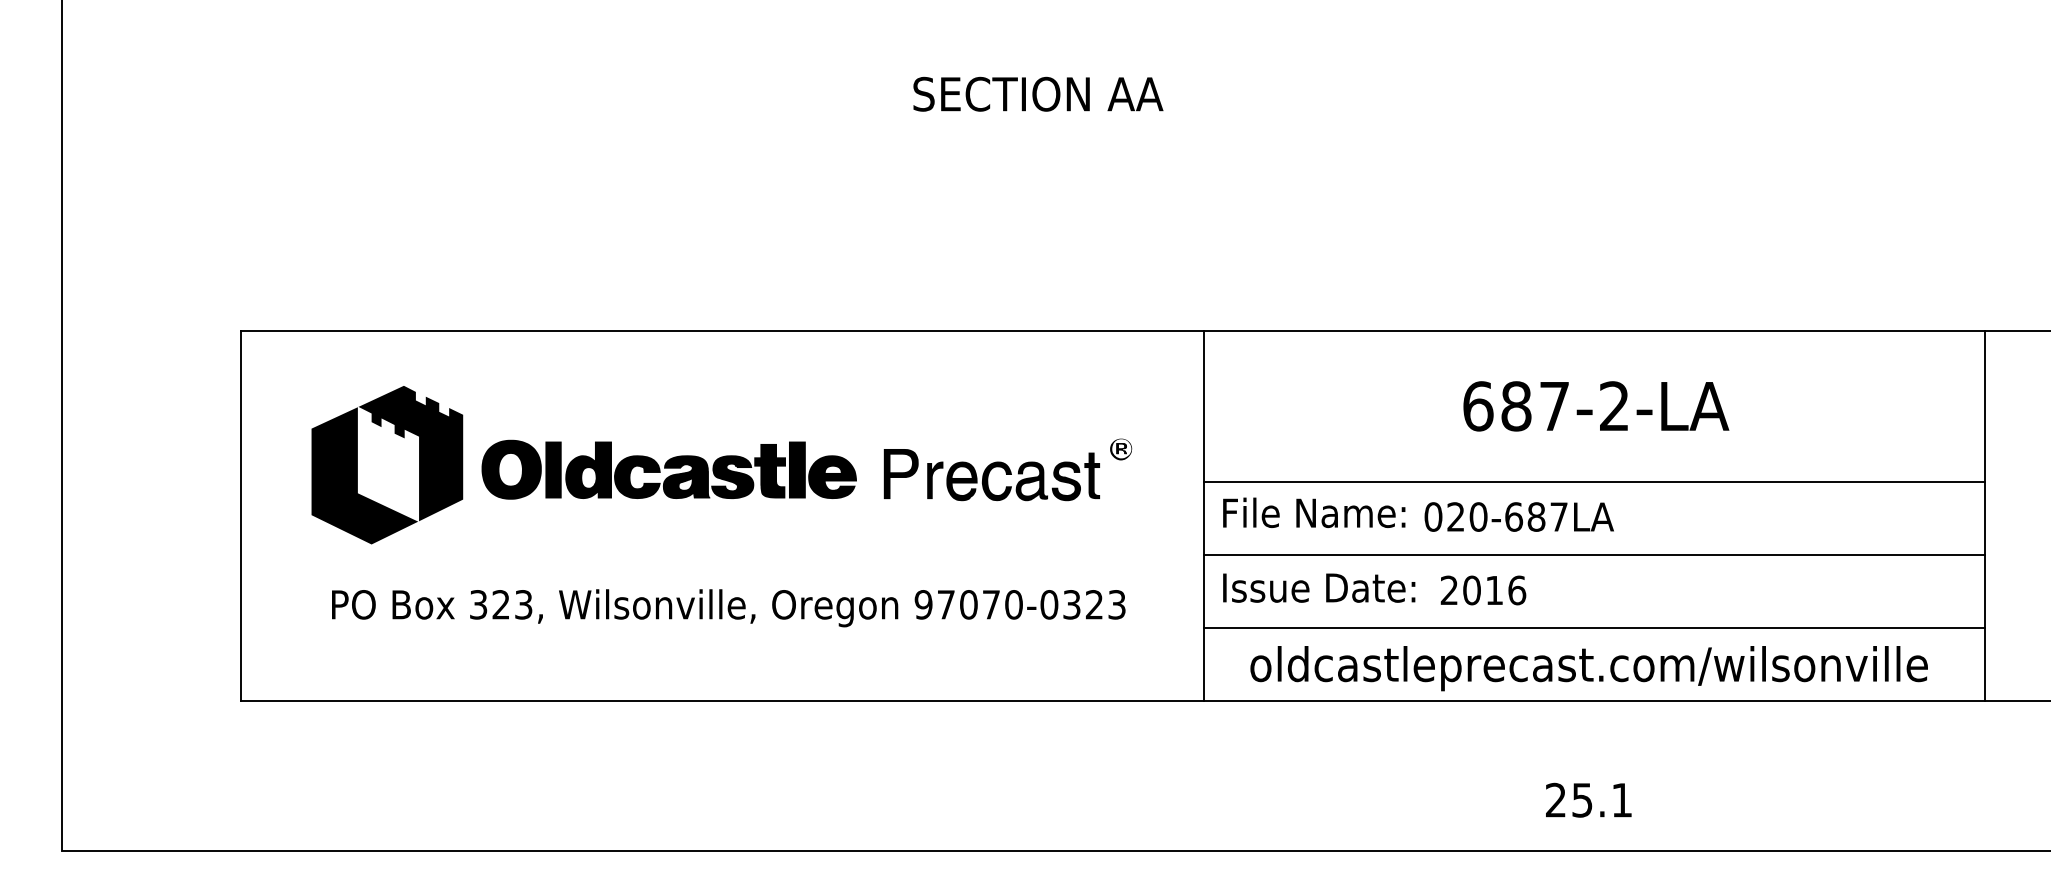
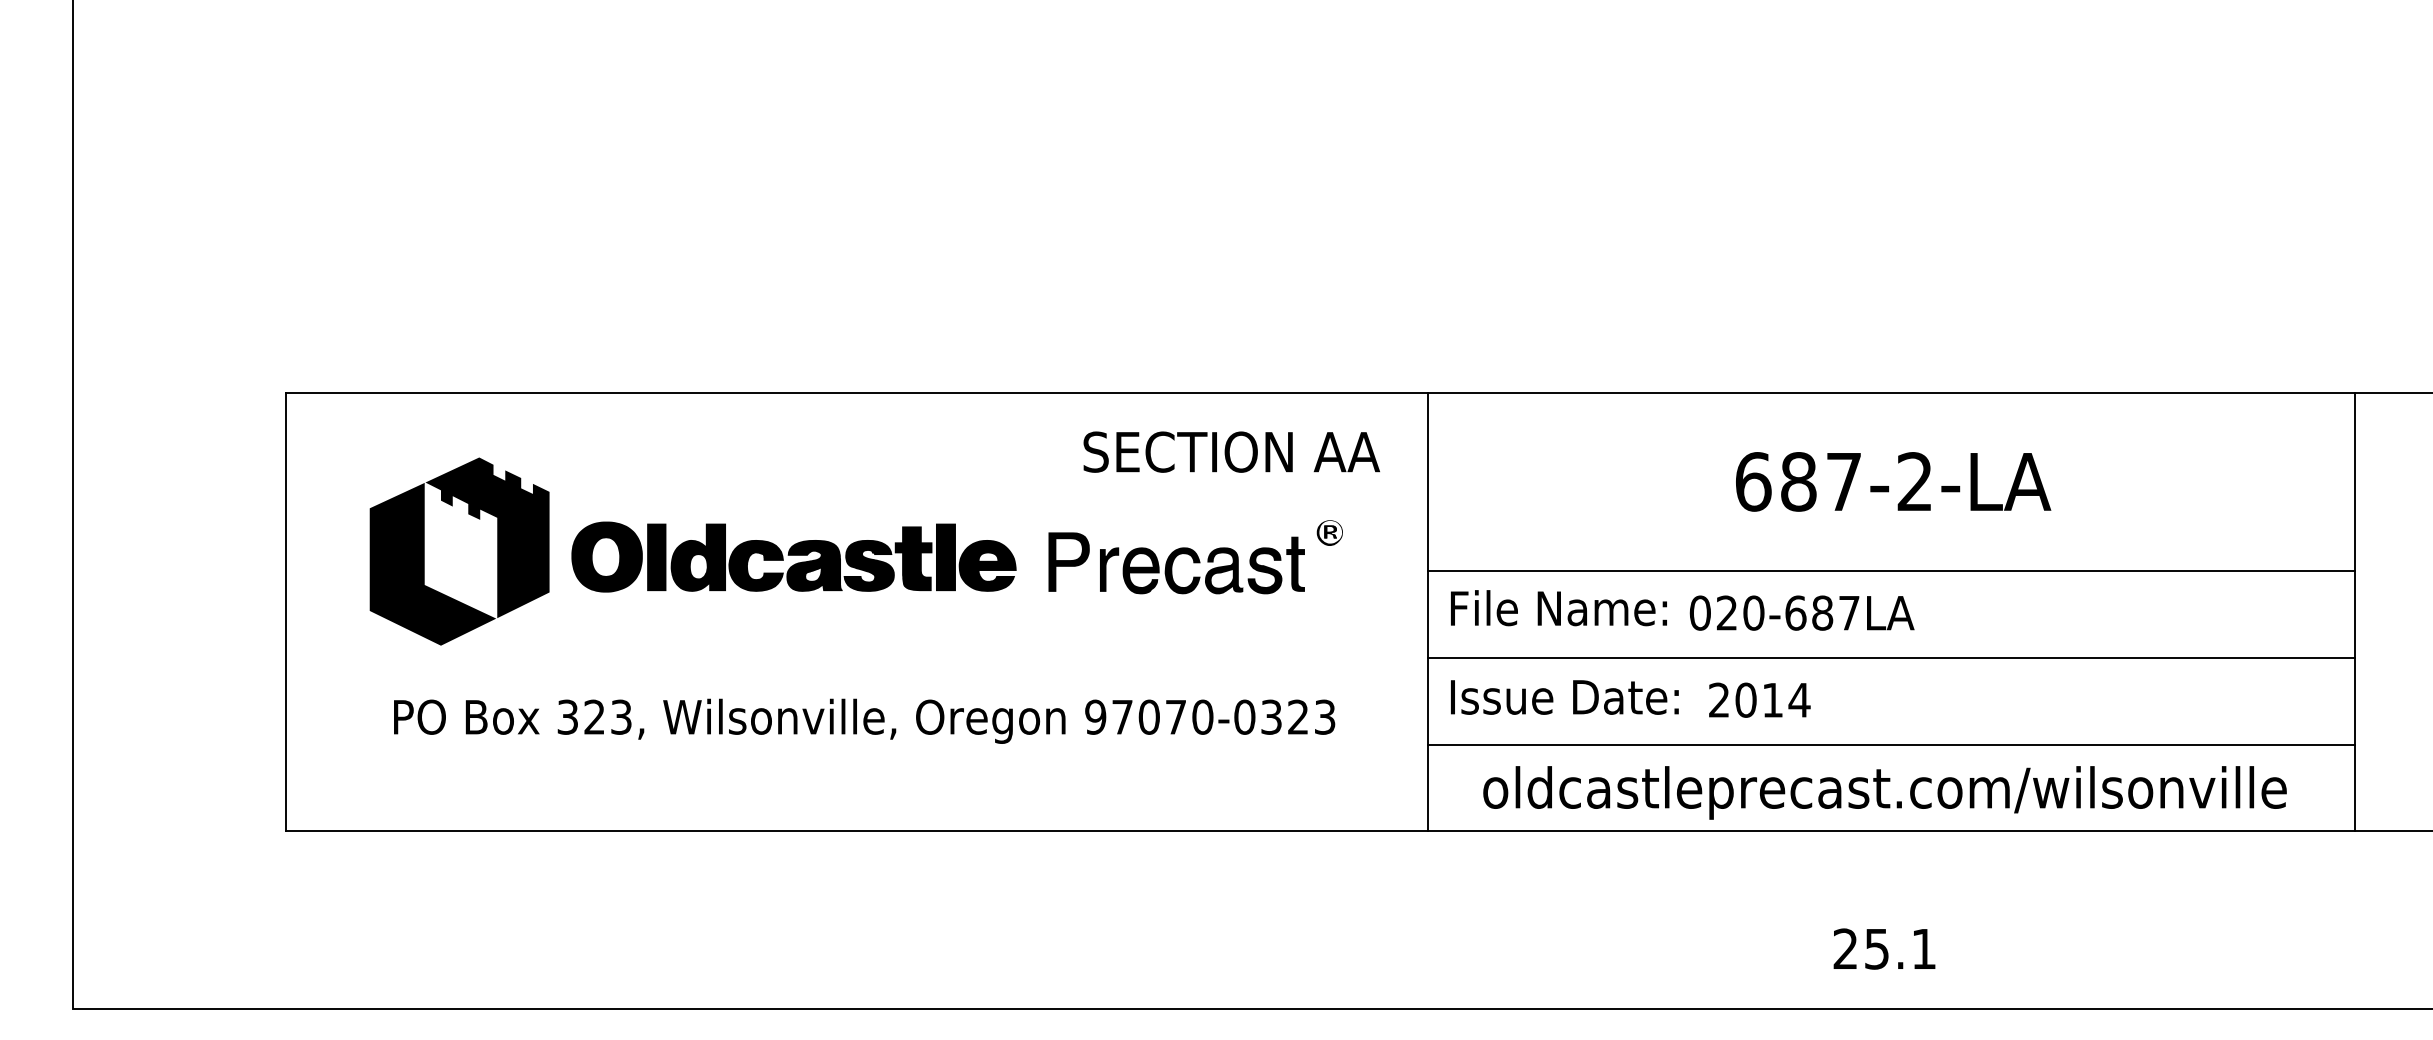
text: (1038, 93) -> (1231, 451), moved
text: (1516, 590) -> (1798, 700), 2016 -> 2014

